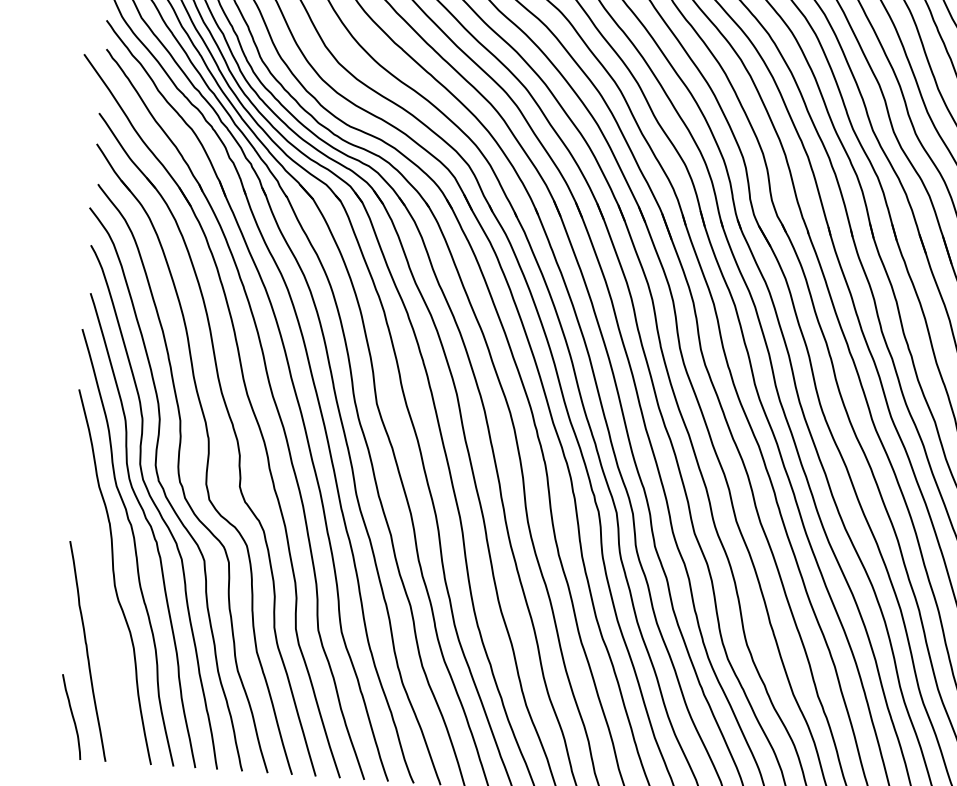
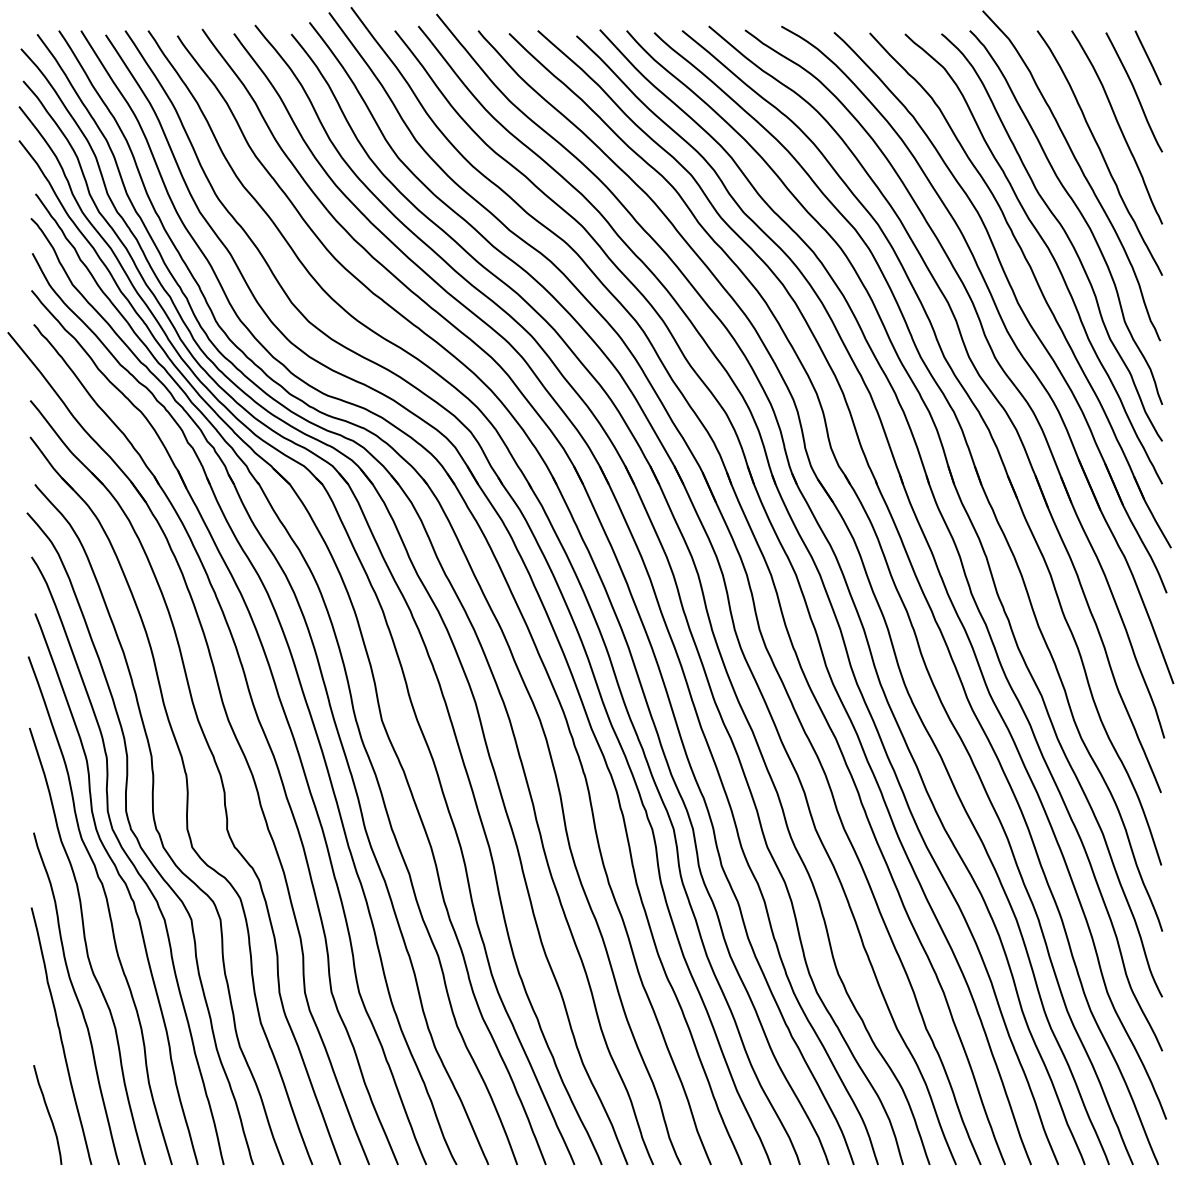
curve: (102, 620) -> (76, 998), added

